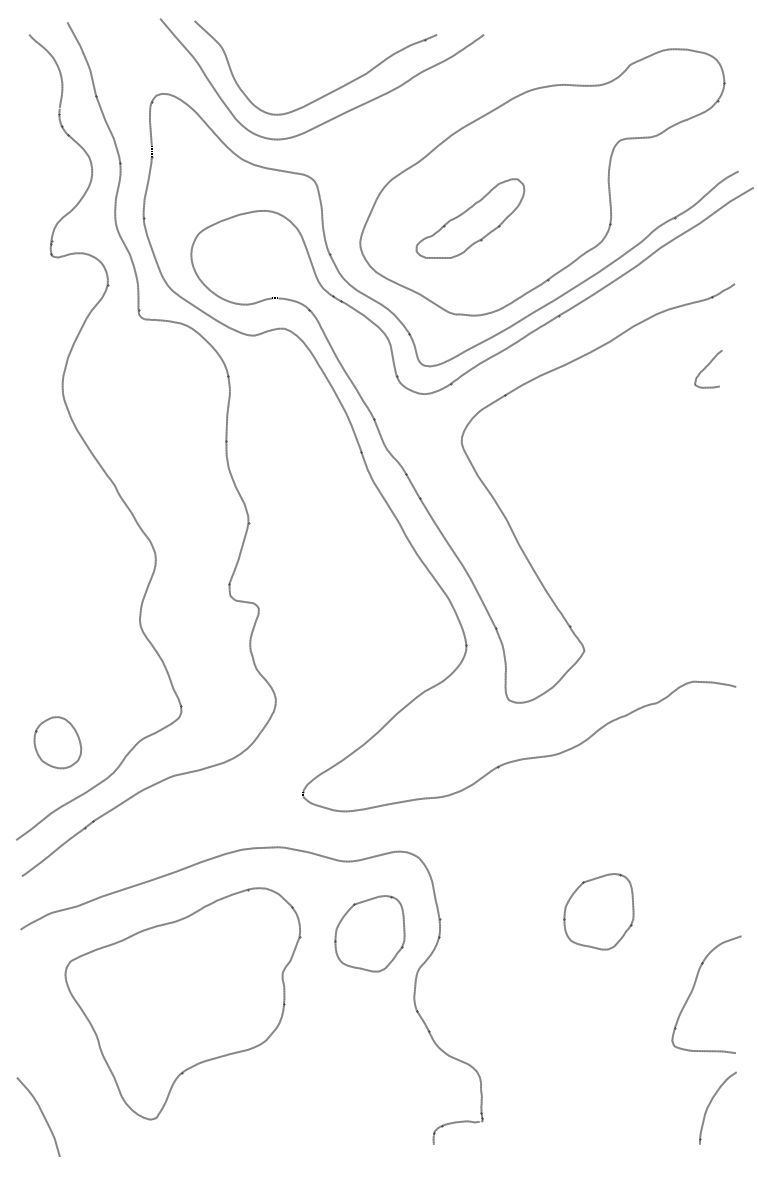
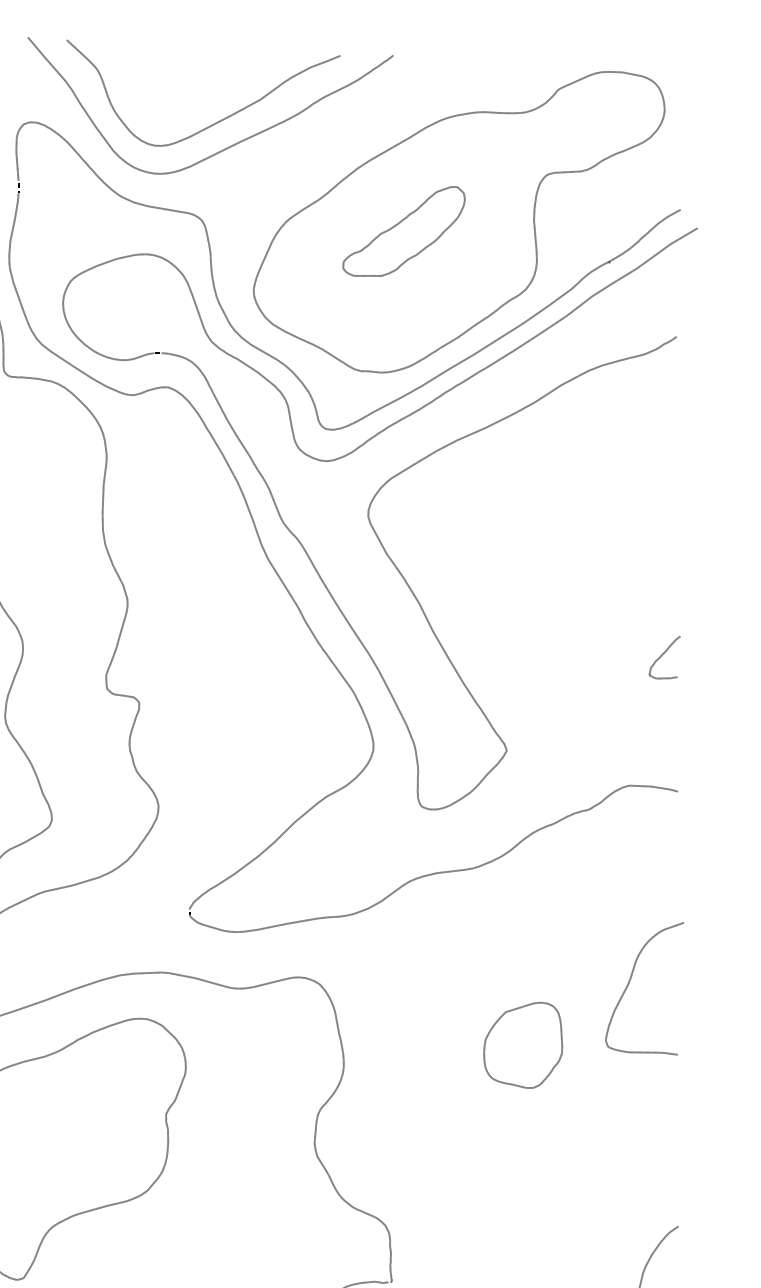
part: (470, 218) -> (404, 231), moved
curve: (706, 367) -> (662, 655), moved
part: (369, 933) -> (264, 1069), removed
curve: (693, 990) -> (629, 984), moved

